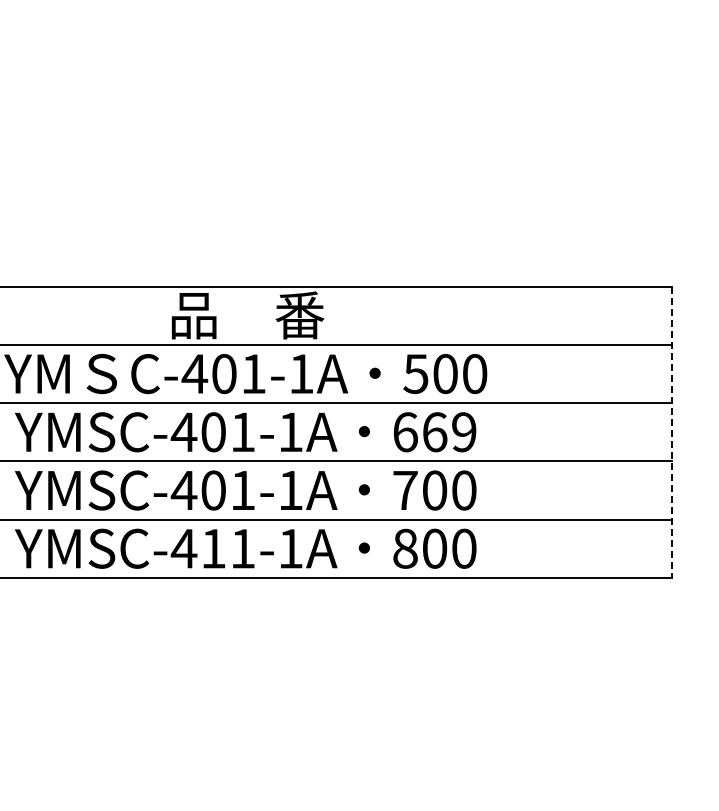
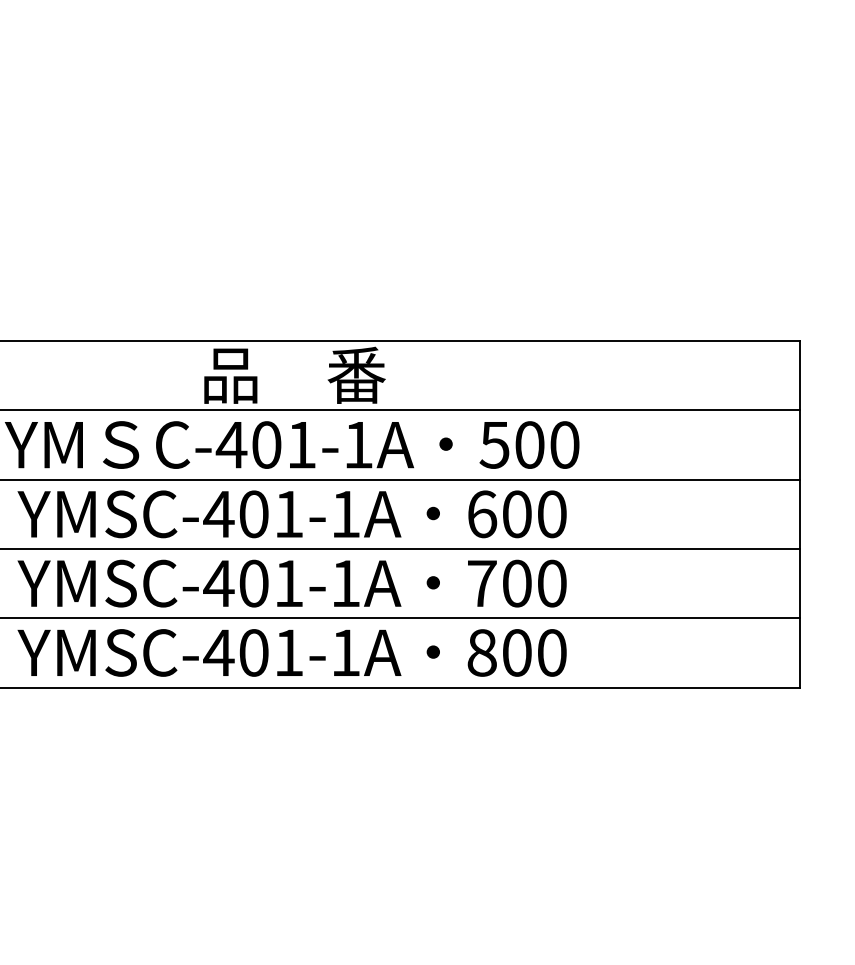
text: (449, 432) -> (534, 514), 669 -> 600
line: (672, 432) -> (799, 514), dashed -> solid
text: (213, 548) -> (253, 652), YMSC-411-1A -> YMSC-401-1A

